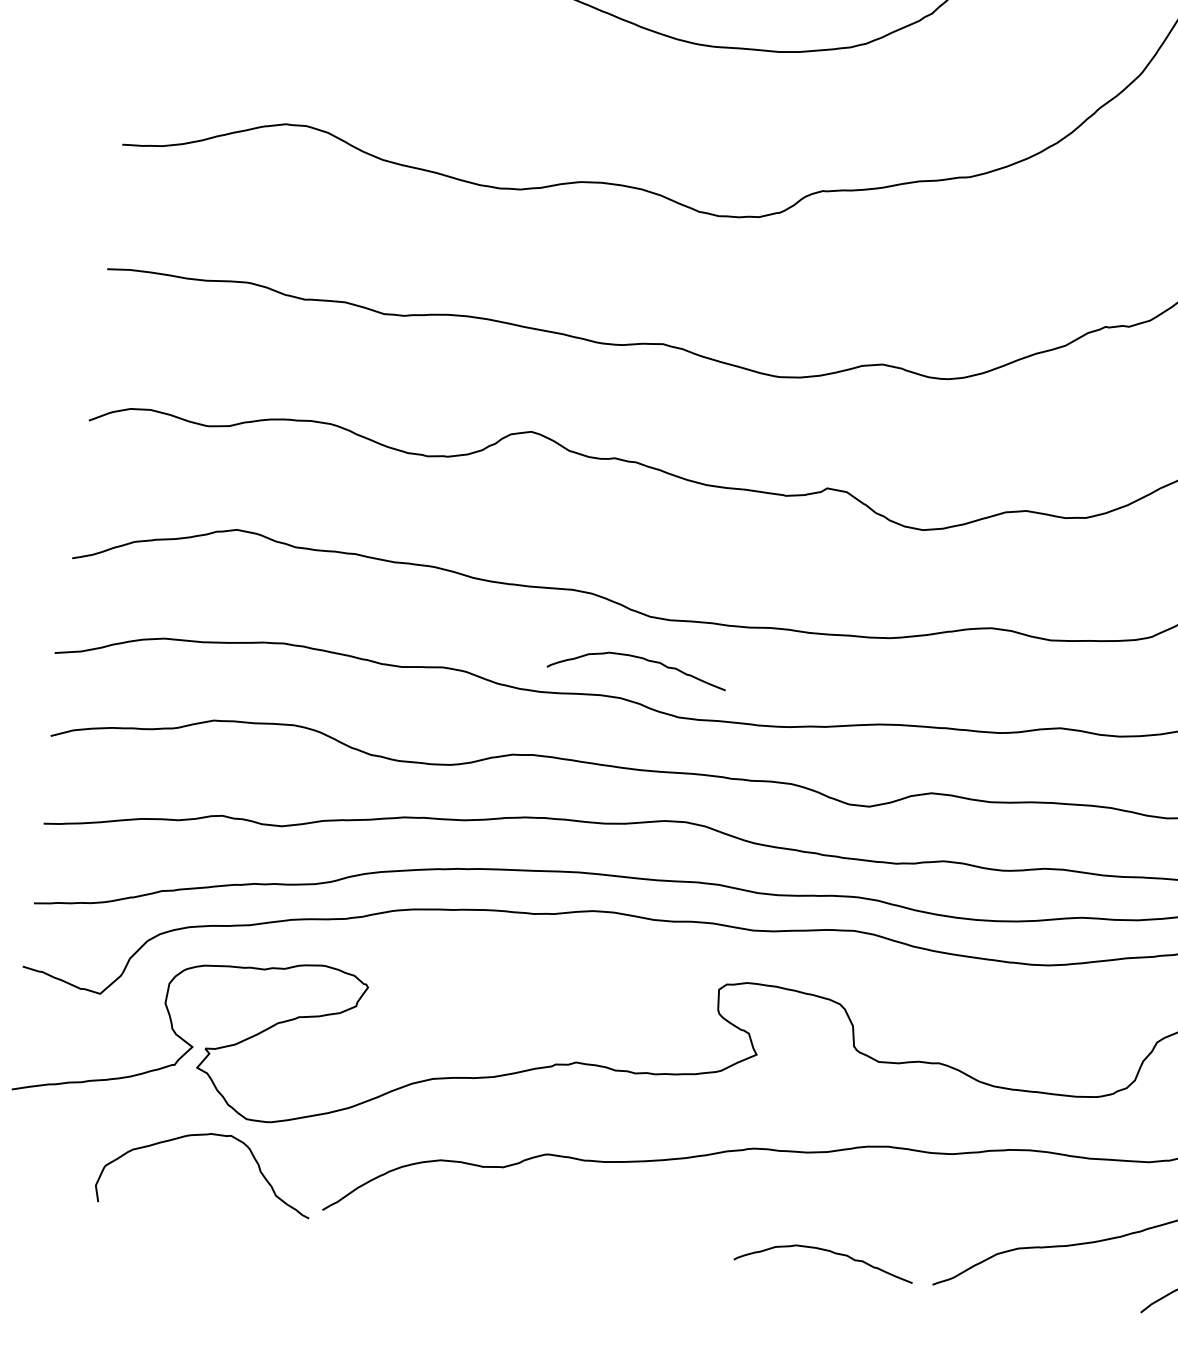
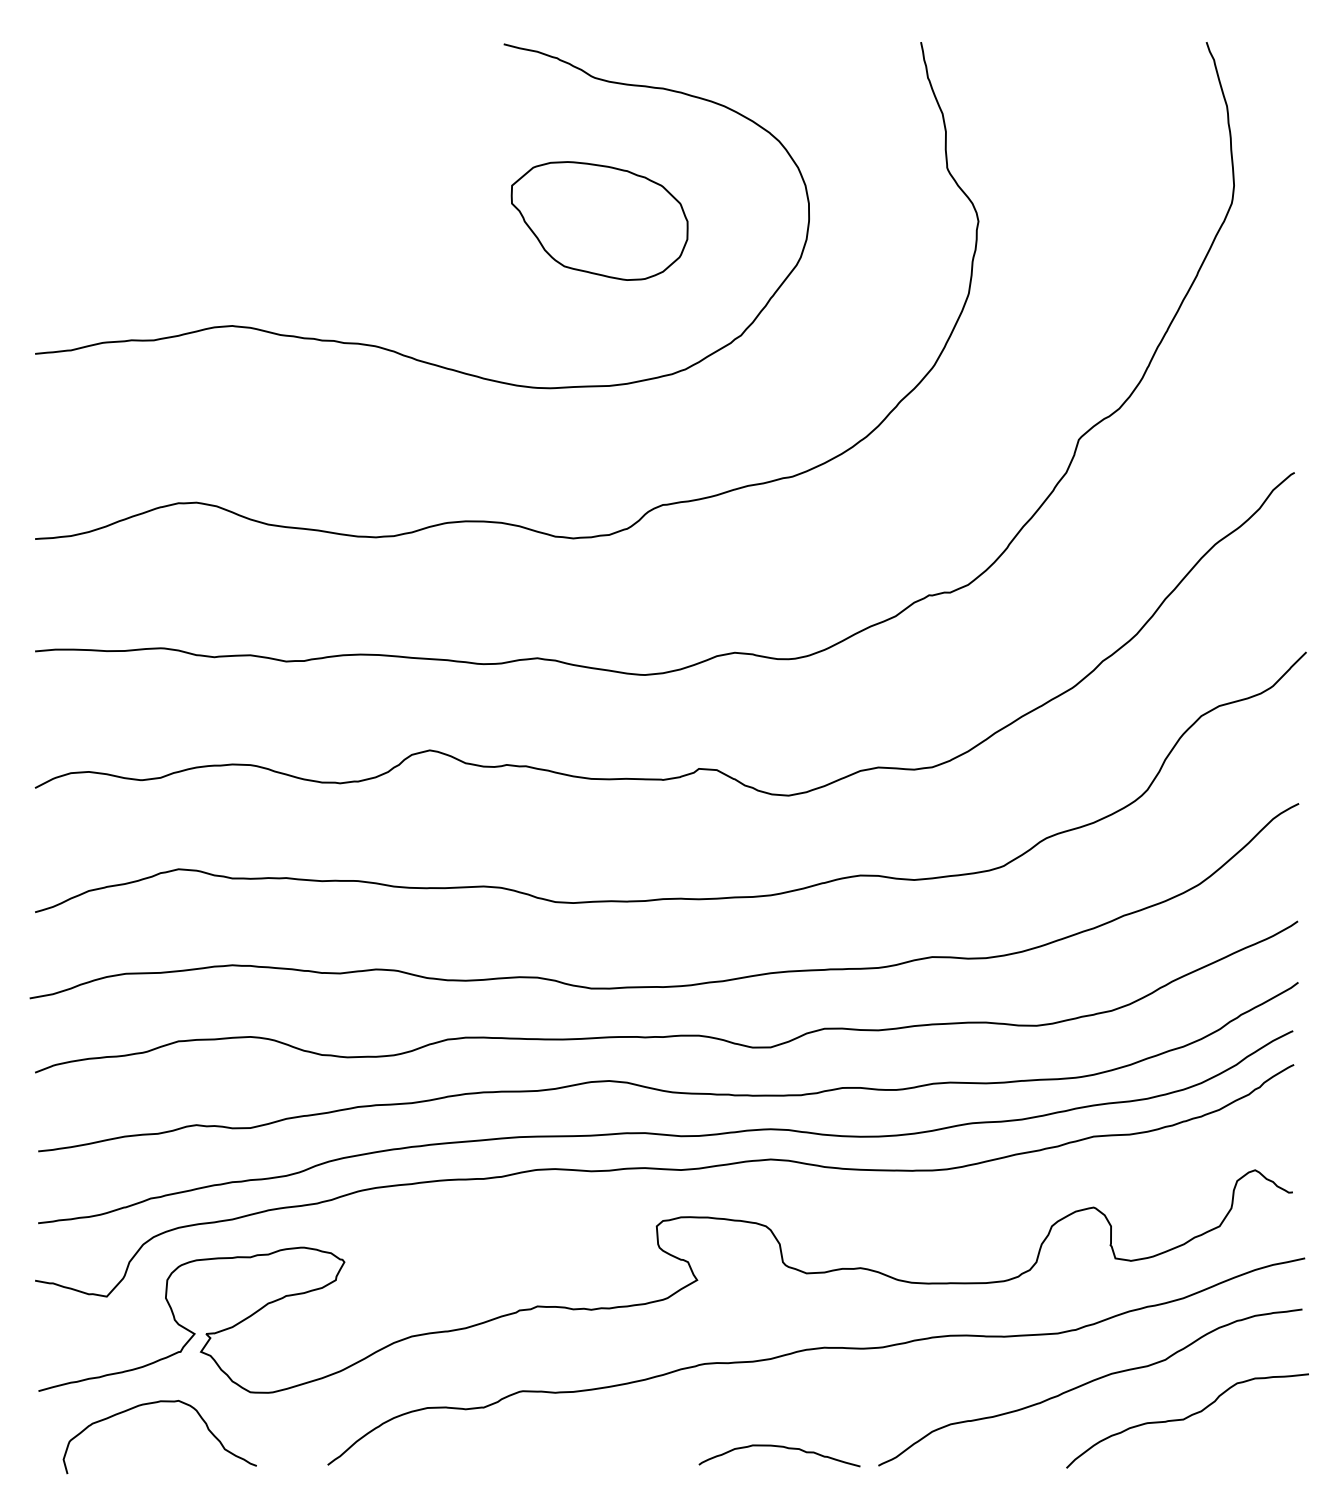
curve: (638, 658) -> (549, 940), removed
curve: (206, 1135) -> (156, 1403), moved

